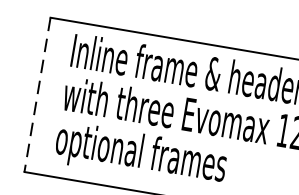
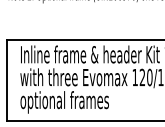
line: (36, 94) -> (6, 80), dashed -> solid

